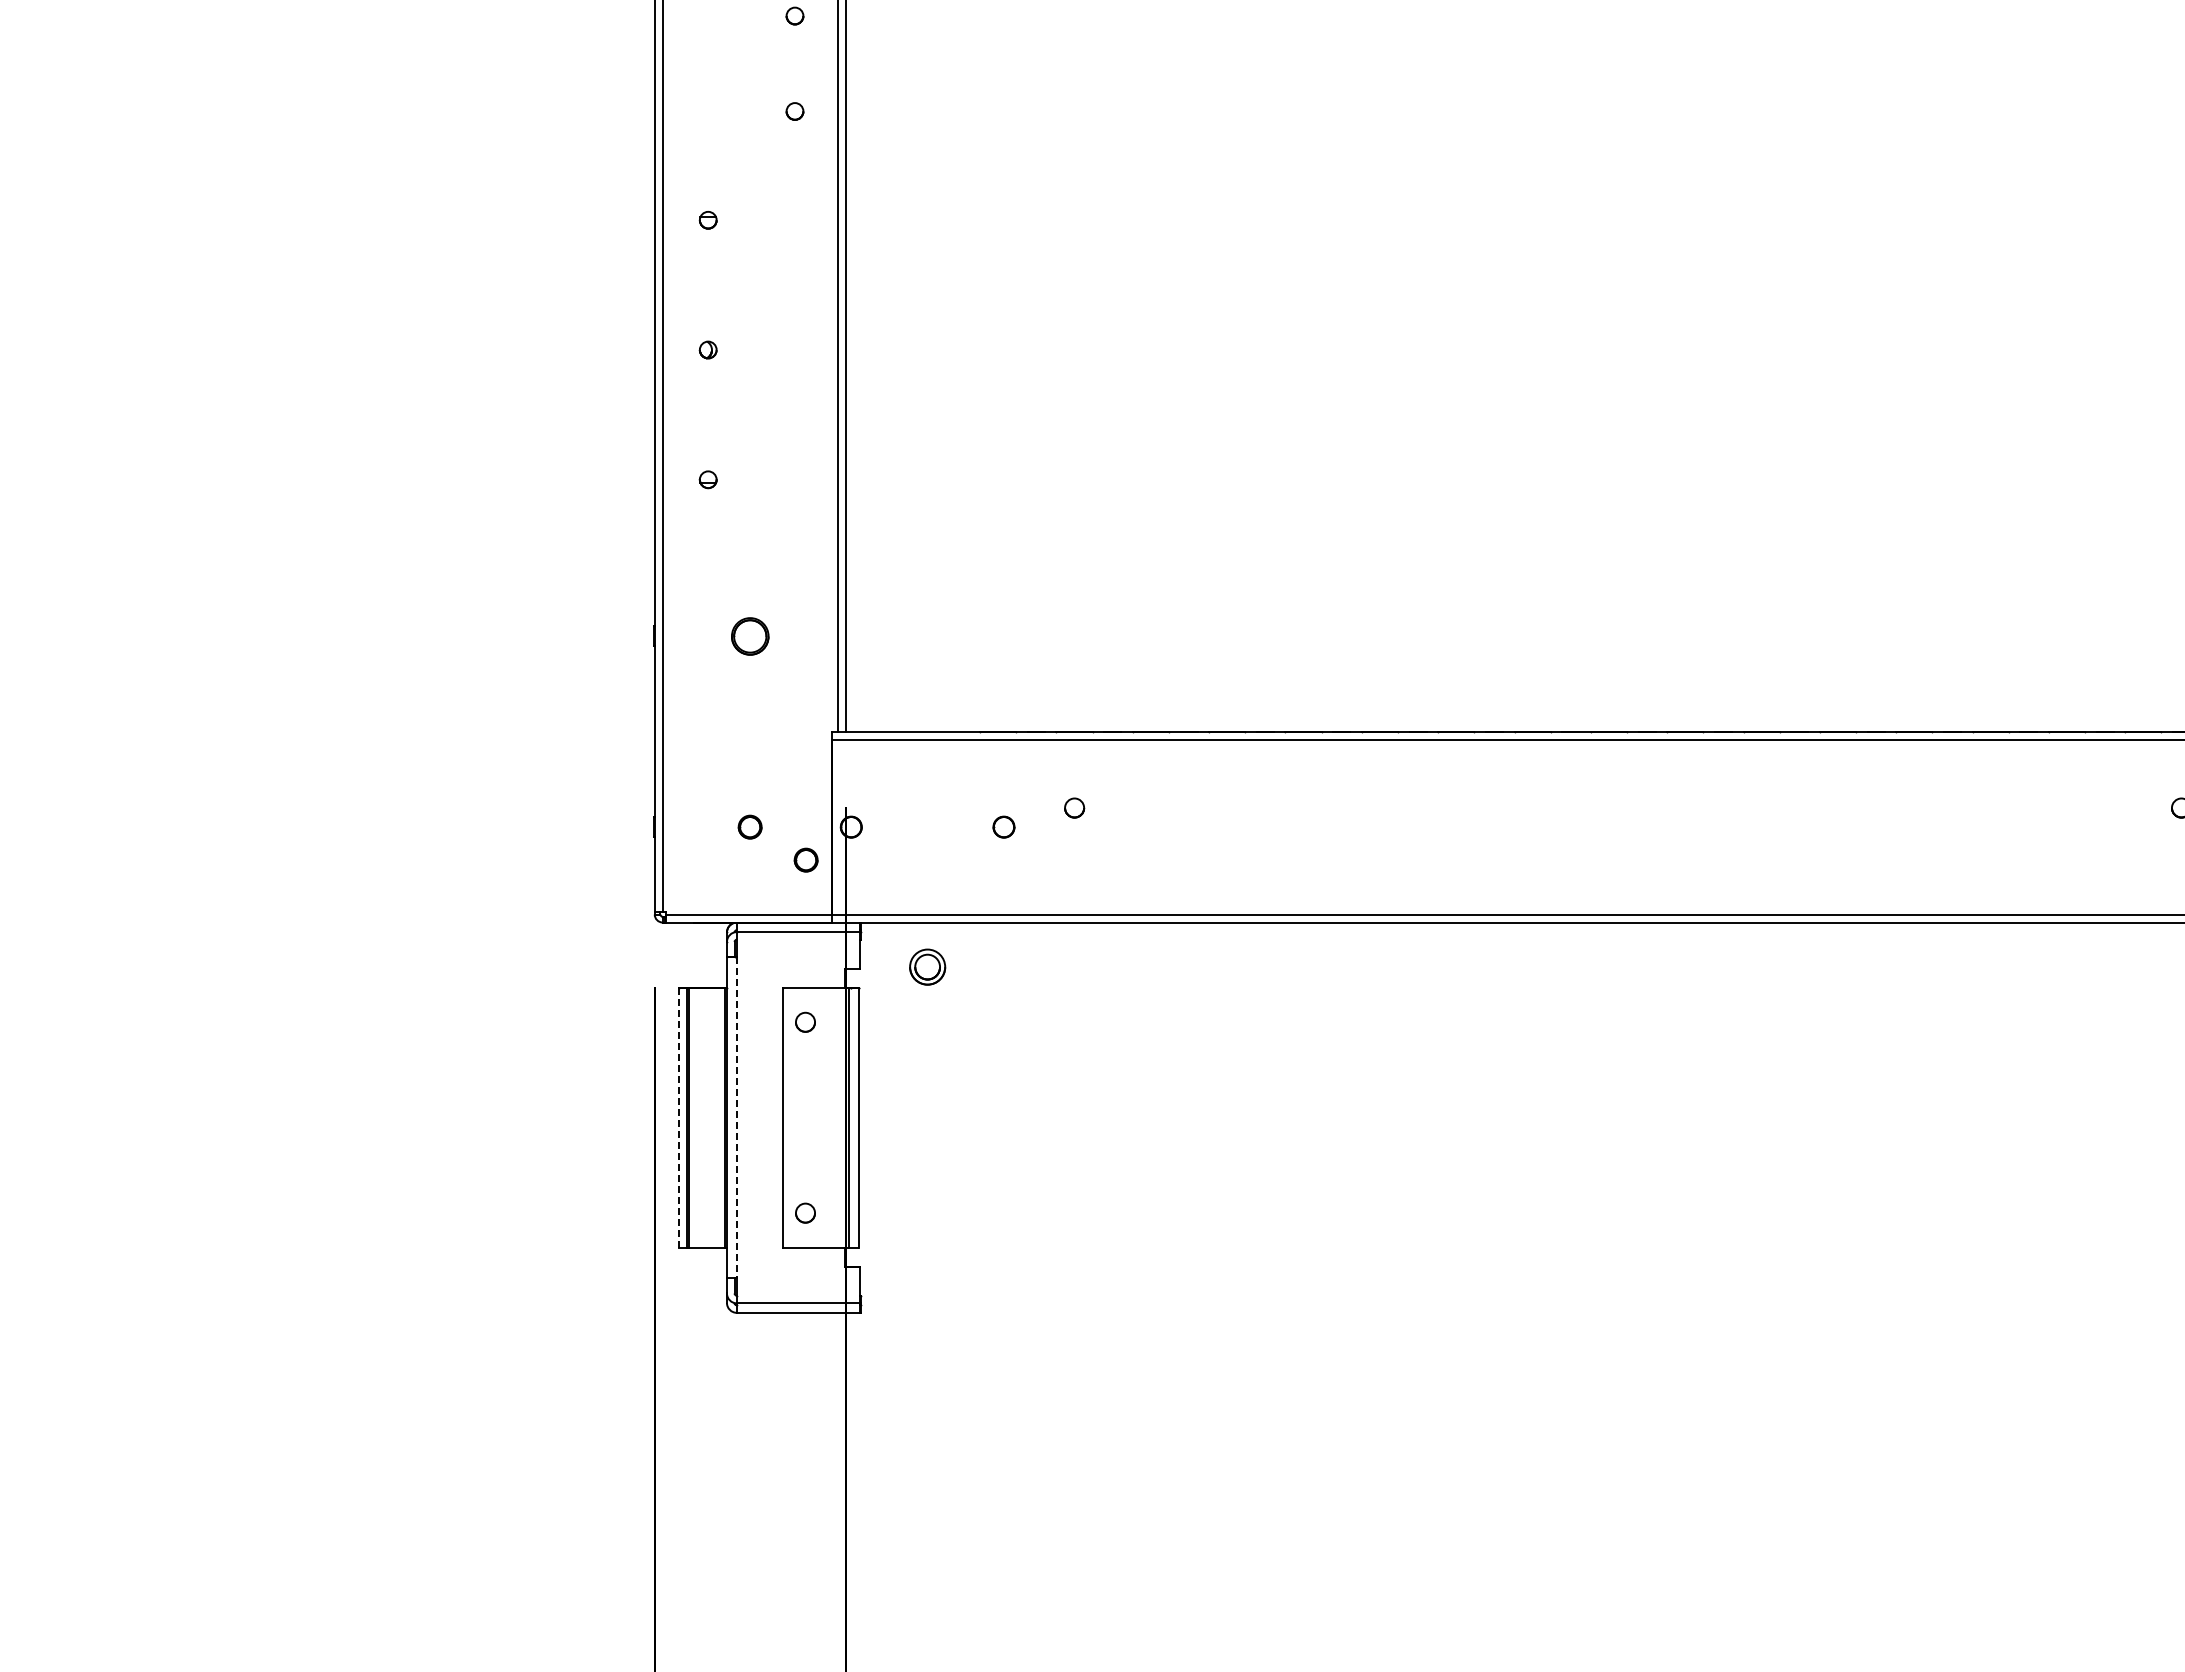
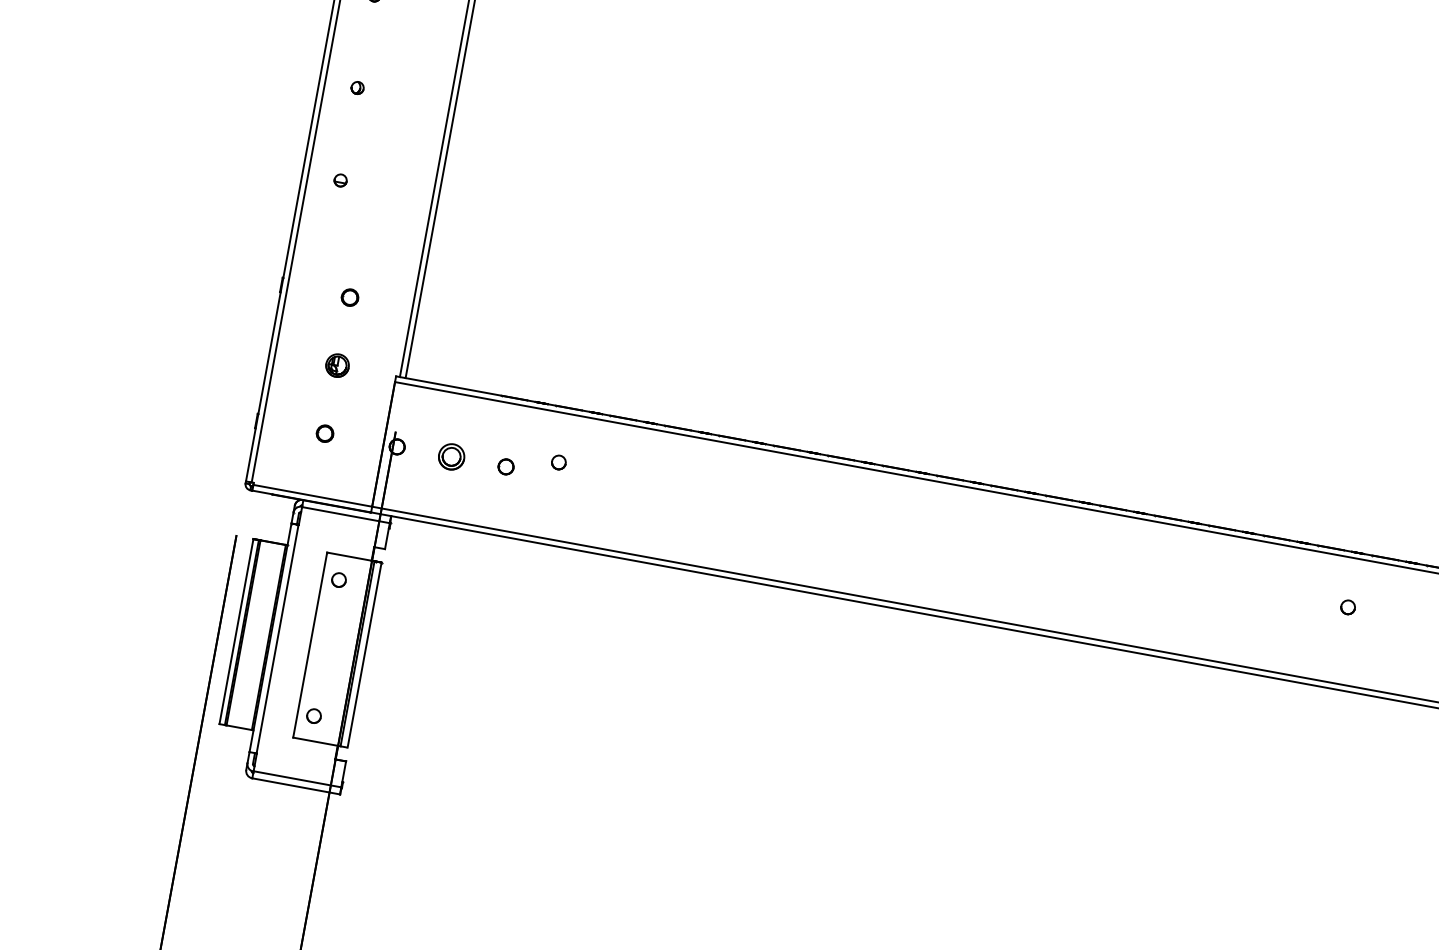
part: (749, 635) -> (349, 296), size x0.62
part: (749, 731) -> (337, 365), added
part: (805, 859) -> (360, 463), removed
part: (927, 966) -> (451, 456), moved
line: (679, 1117) -> (236, 631), dashed -> solid
line: (736, 1118) -> (277, 639), dashed -> solid

